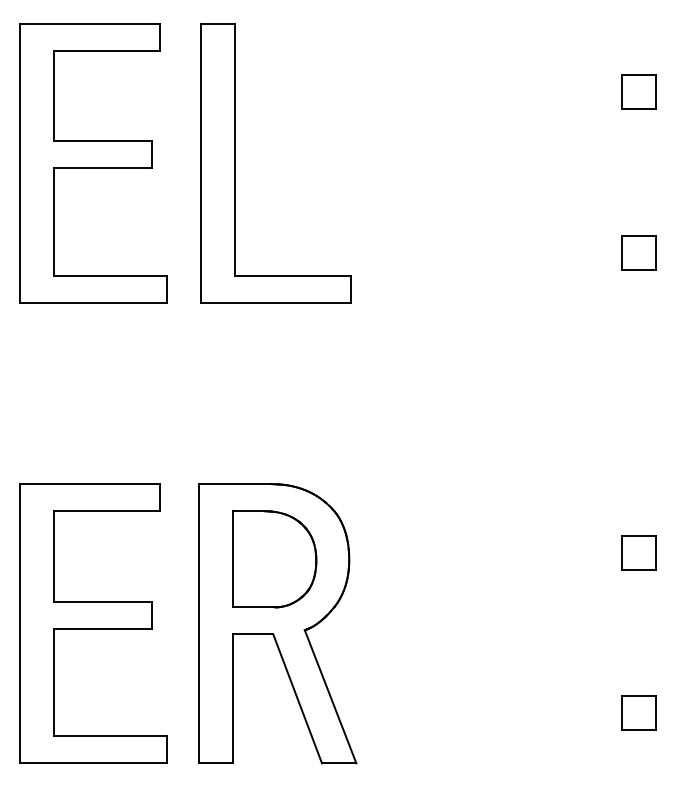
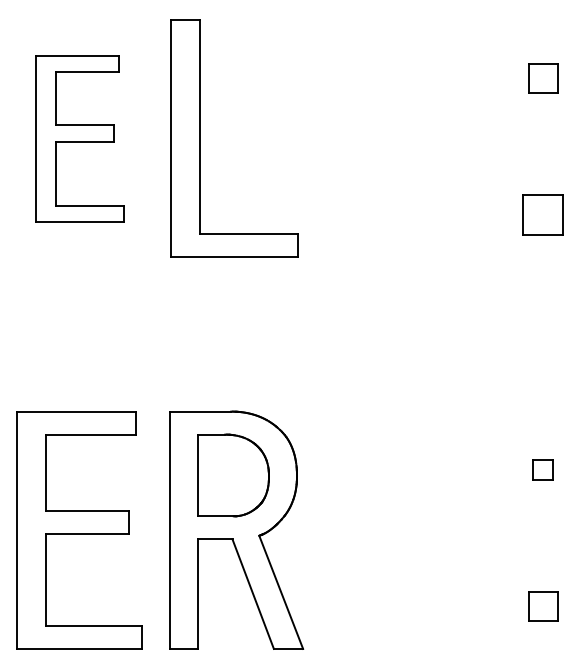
part: (93, 162) -> (79, 138), size x0.7
part: (639, 252) -> (543, 214), size x1.4
part: (639, 552) -> (543, 469), size x0.7

